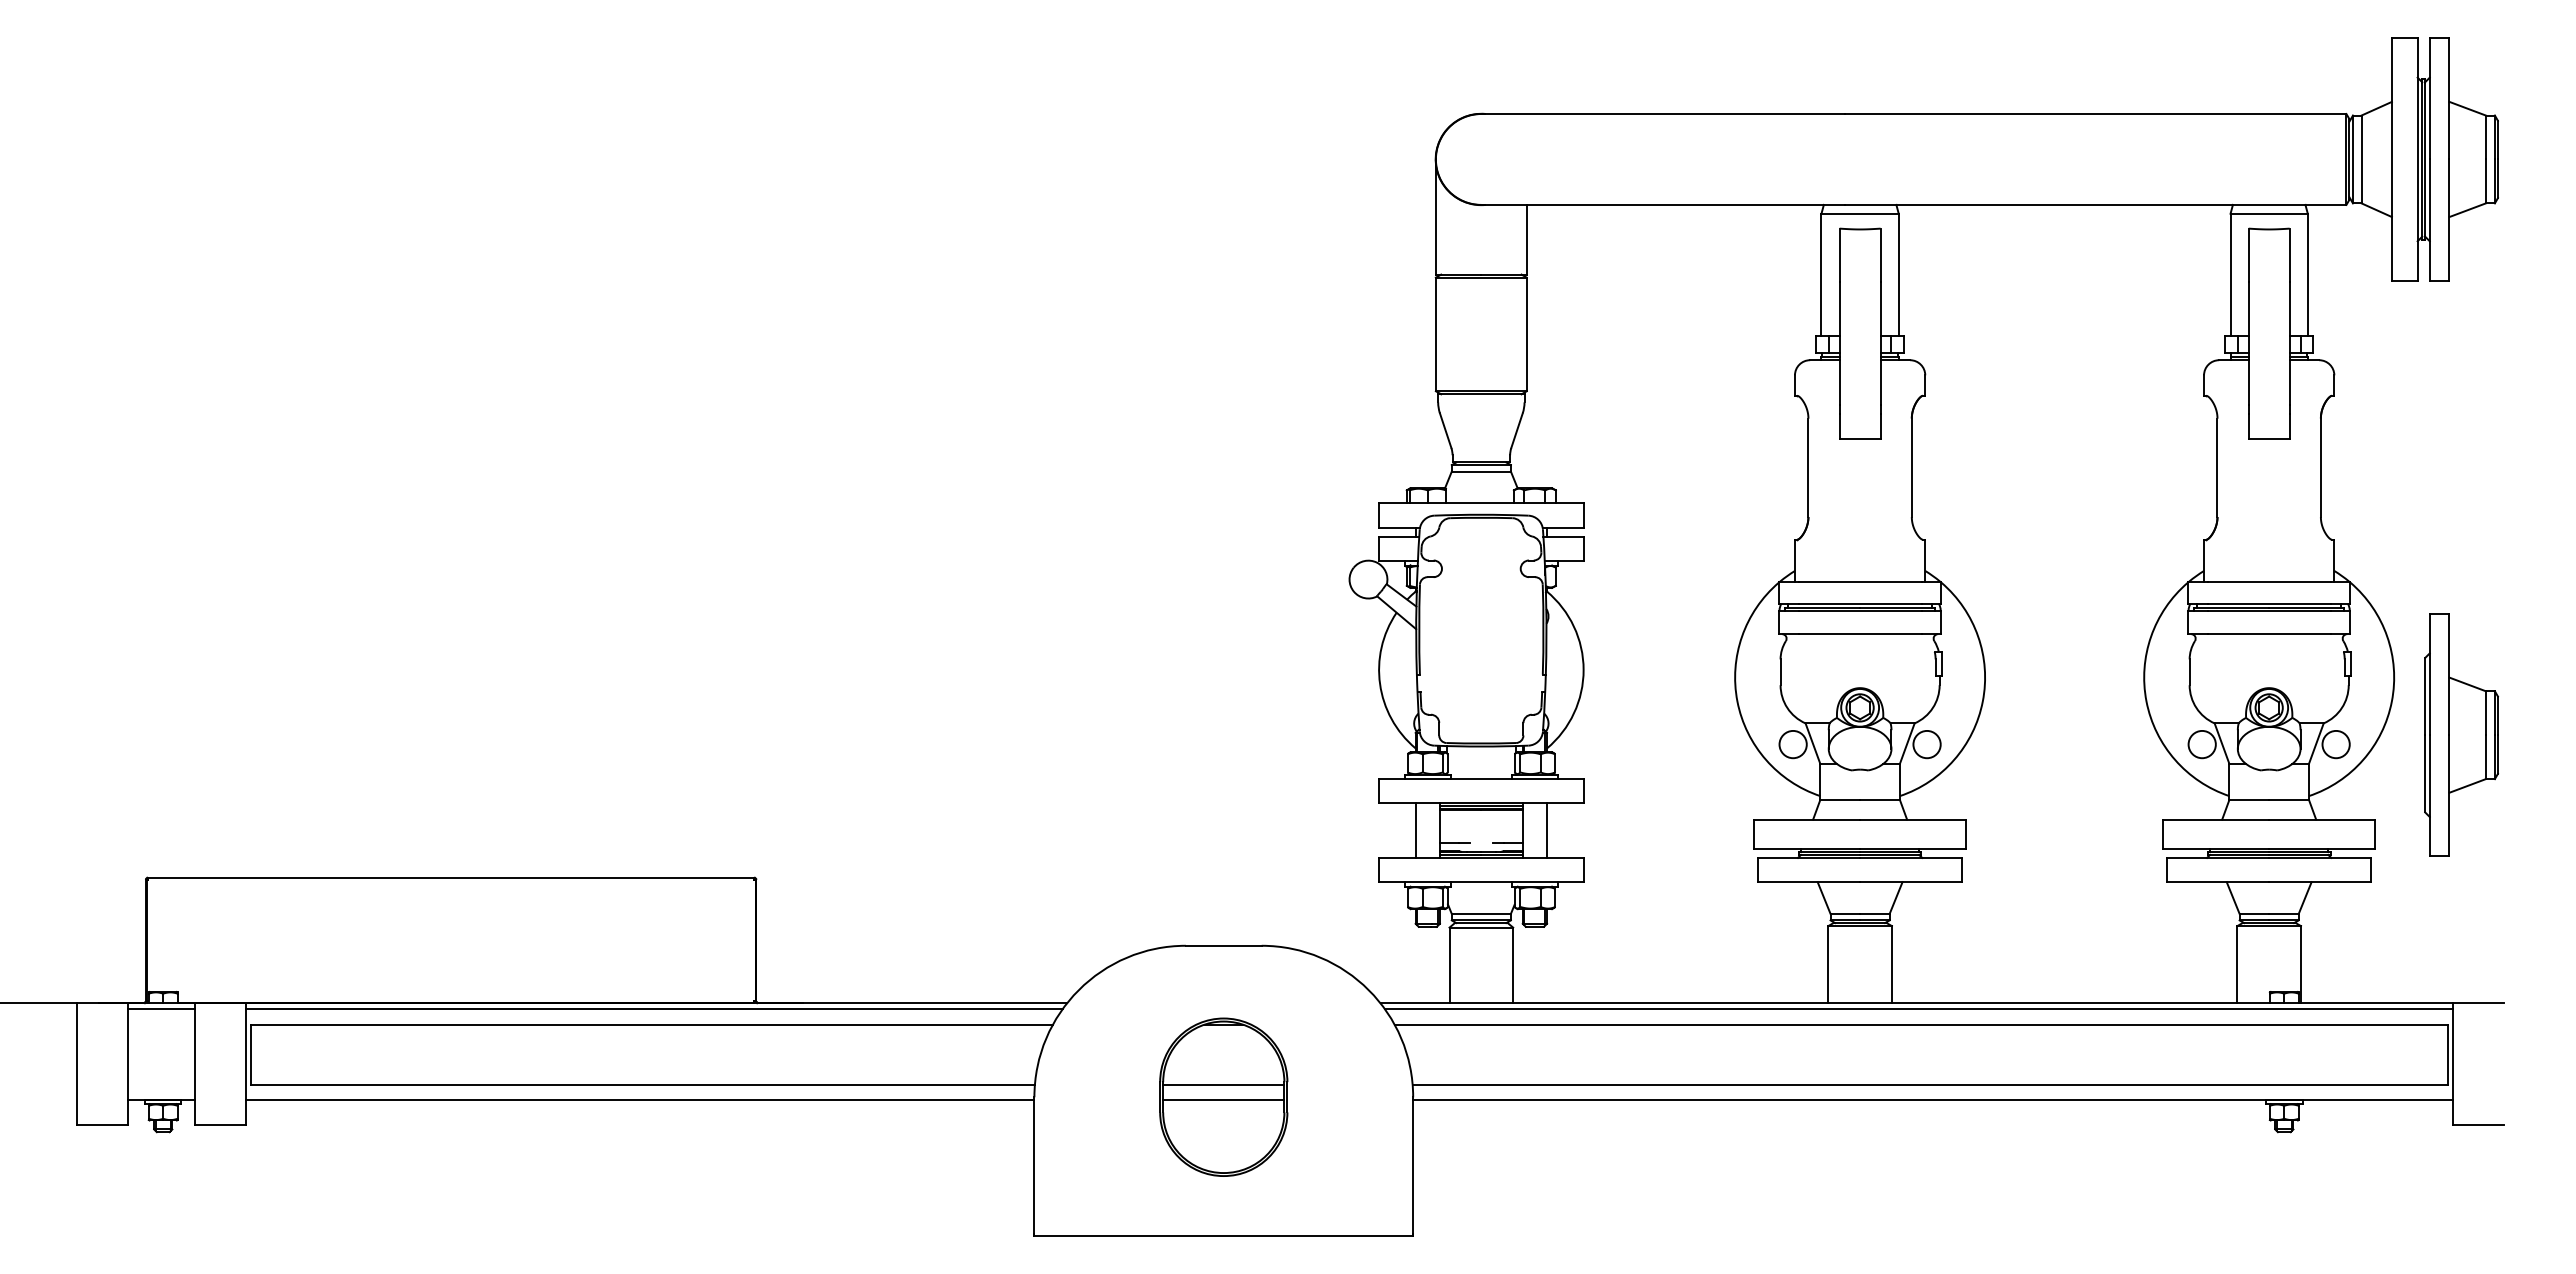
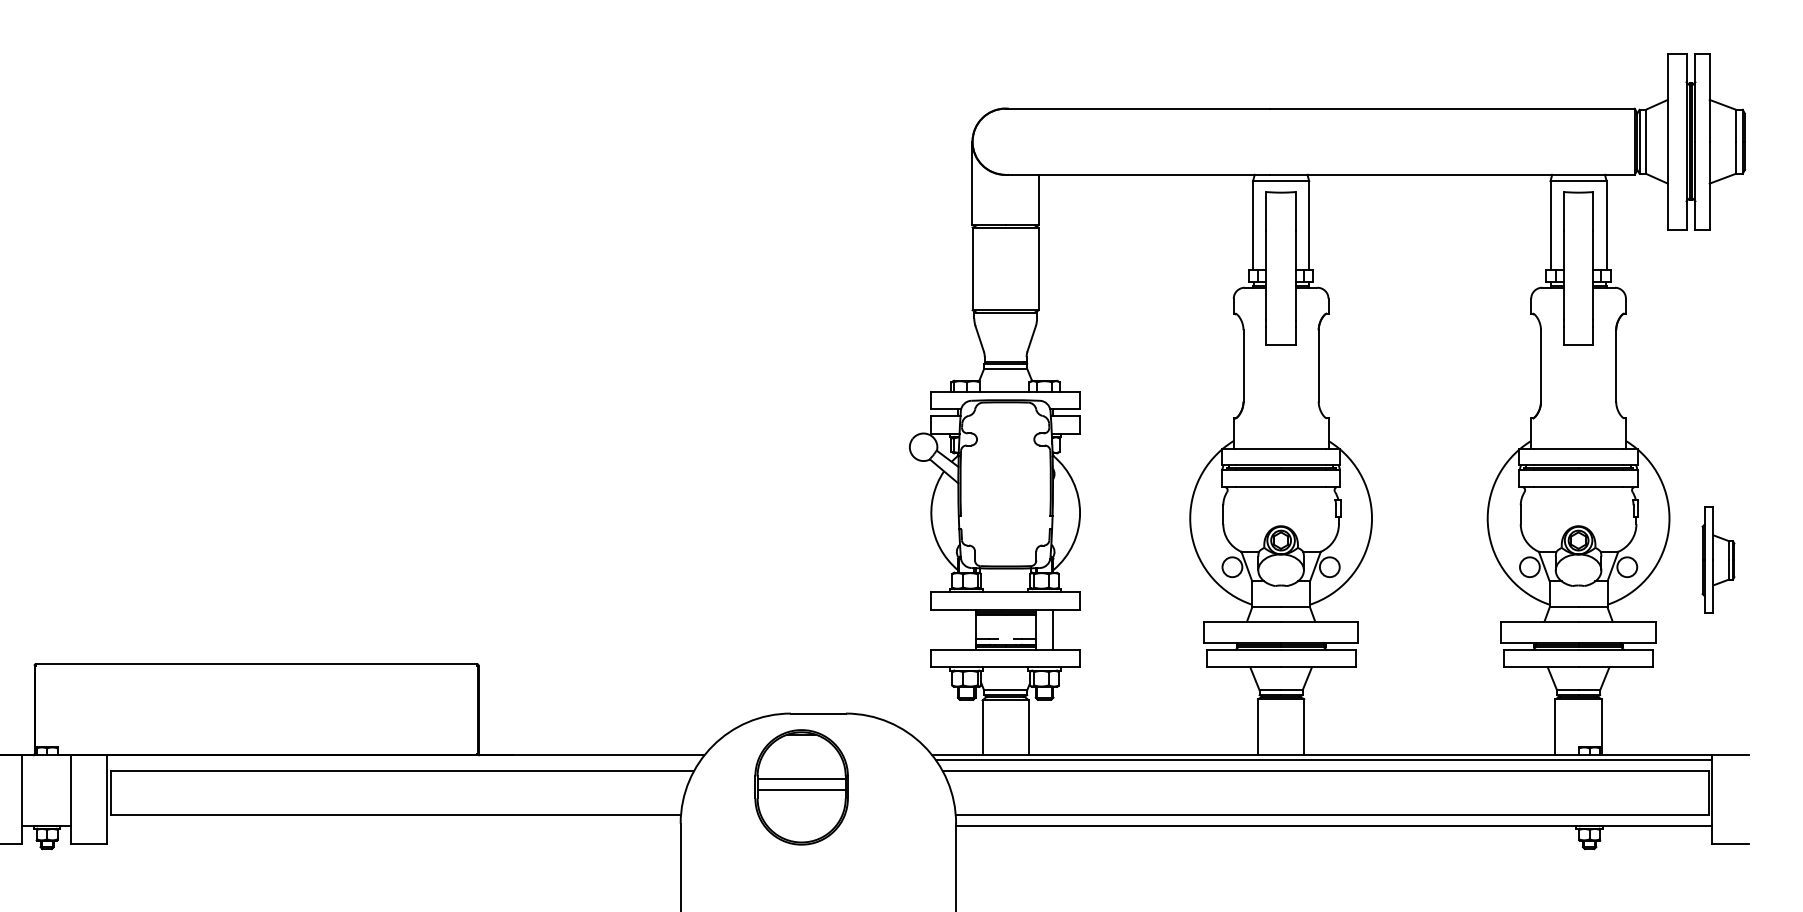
part: (2461, 734) -> (1718, 559), size x0.6
line: (1415, 830) -> (957, 629), removed
line: (161, 1009) -> (45, 759), removed
line: (654, 1009) -> (404, 759), removed
part: (1223, 1096) -> (801, 786), moved
line: (640, 1100) -> (394, 826), removed

